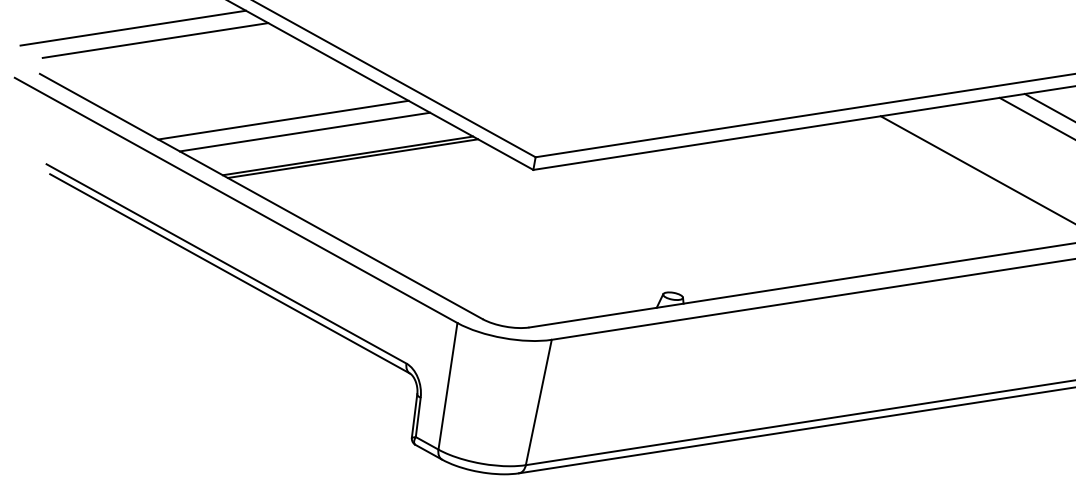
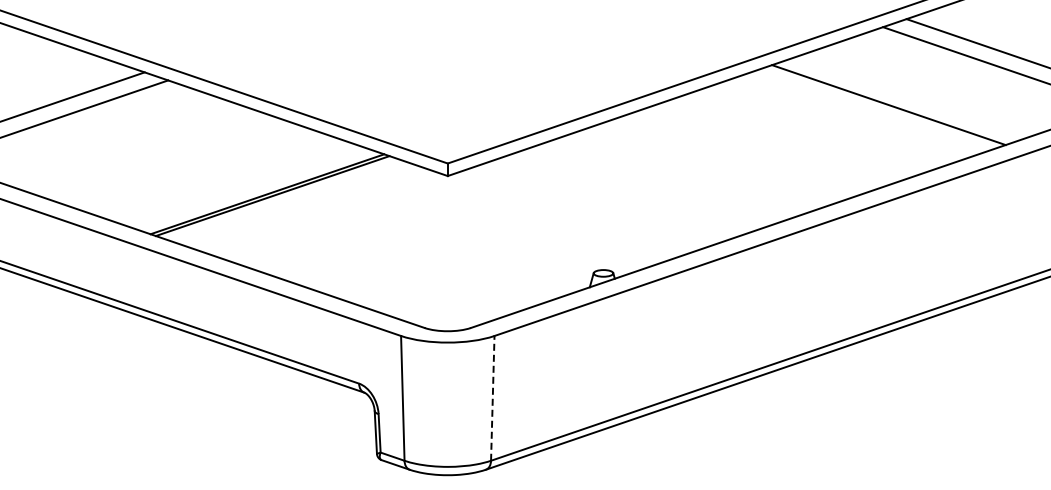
line: (283, 119) -> (199, 170), removed
line: (304, 131) -> (221, 178), removed
line: (538, 401) -> (492, 397), solid -> dashed

